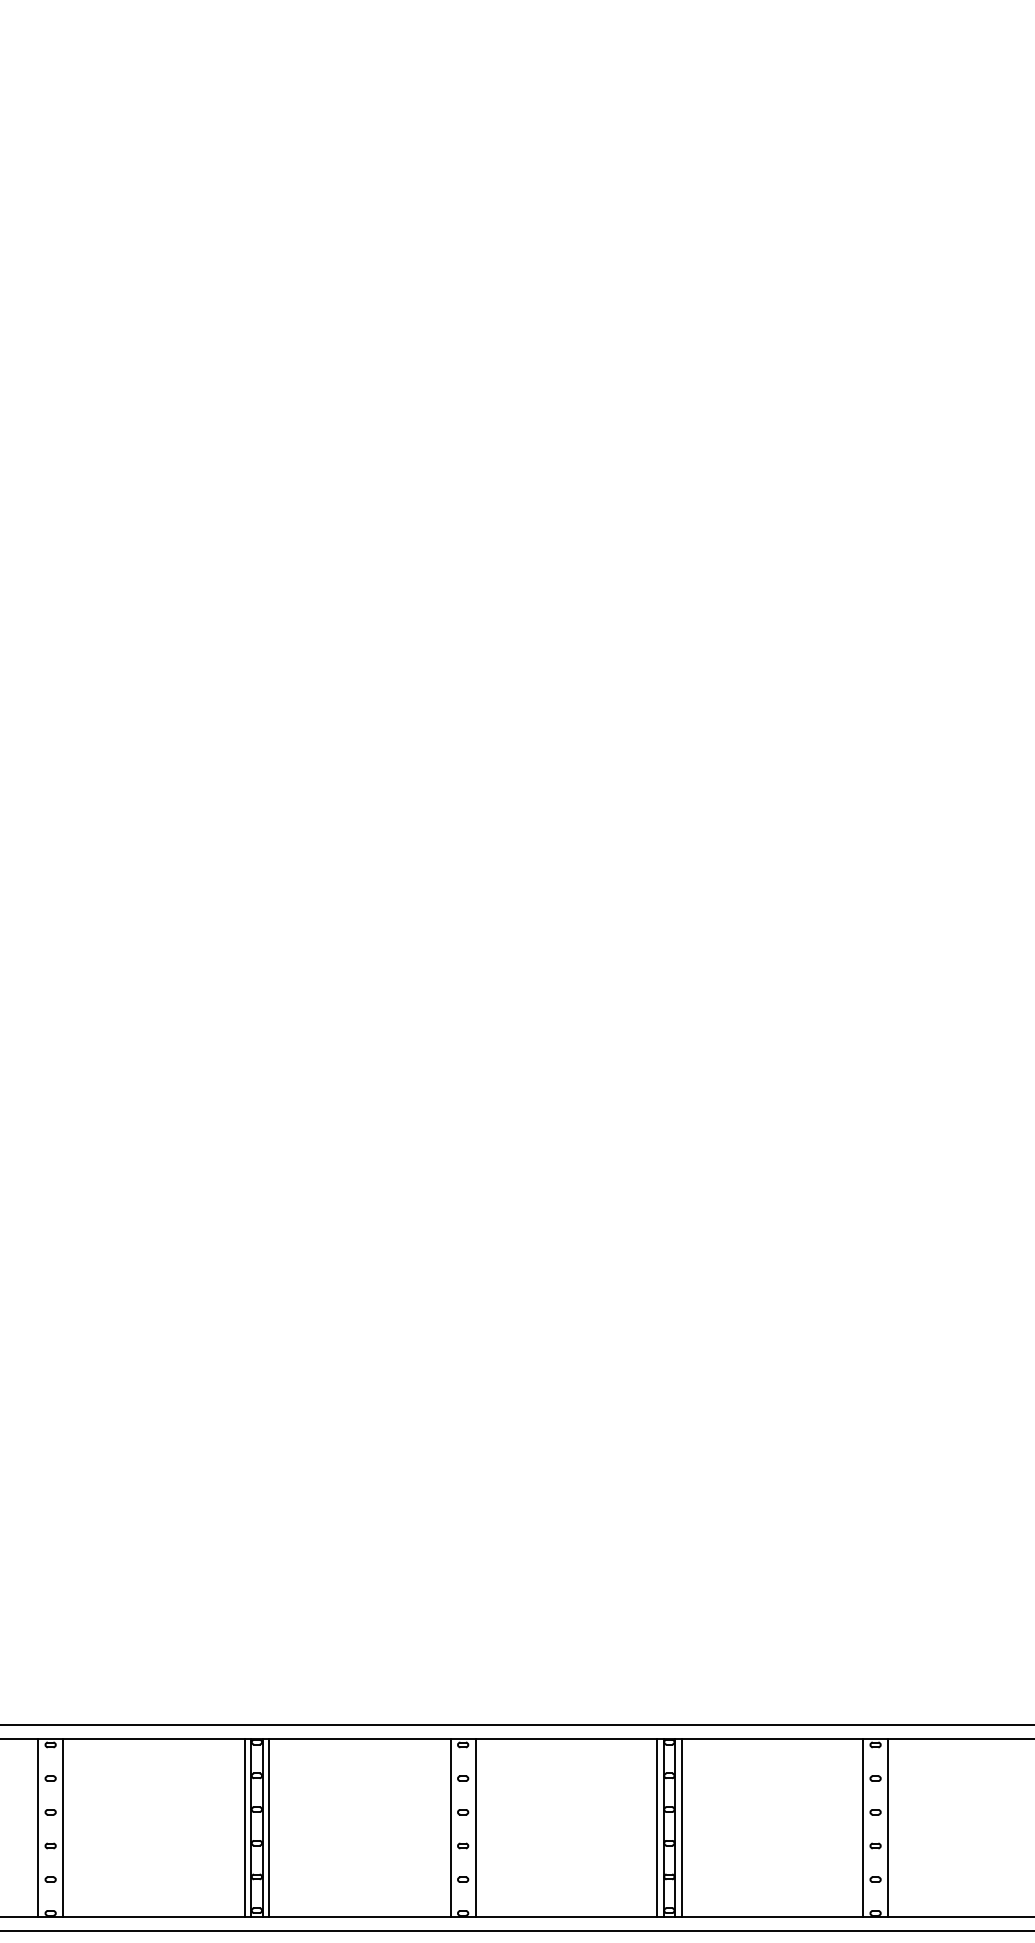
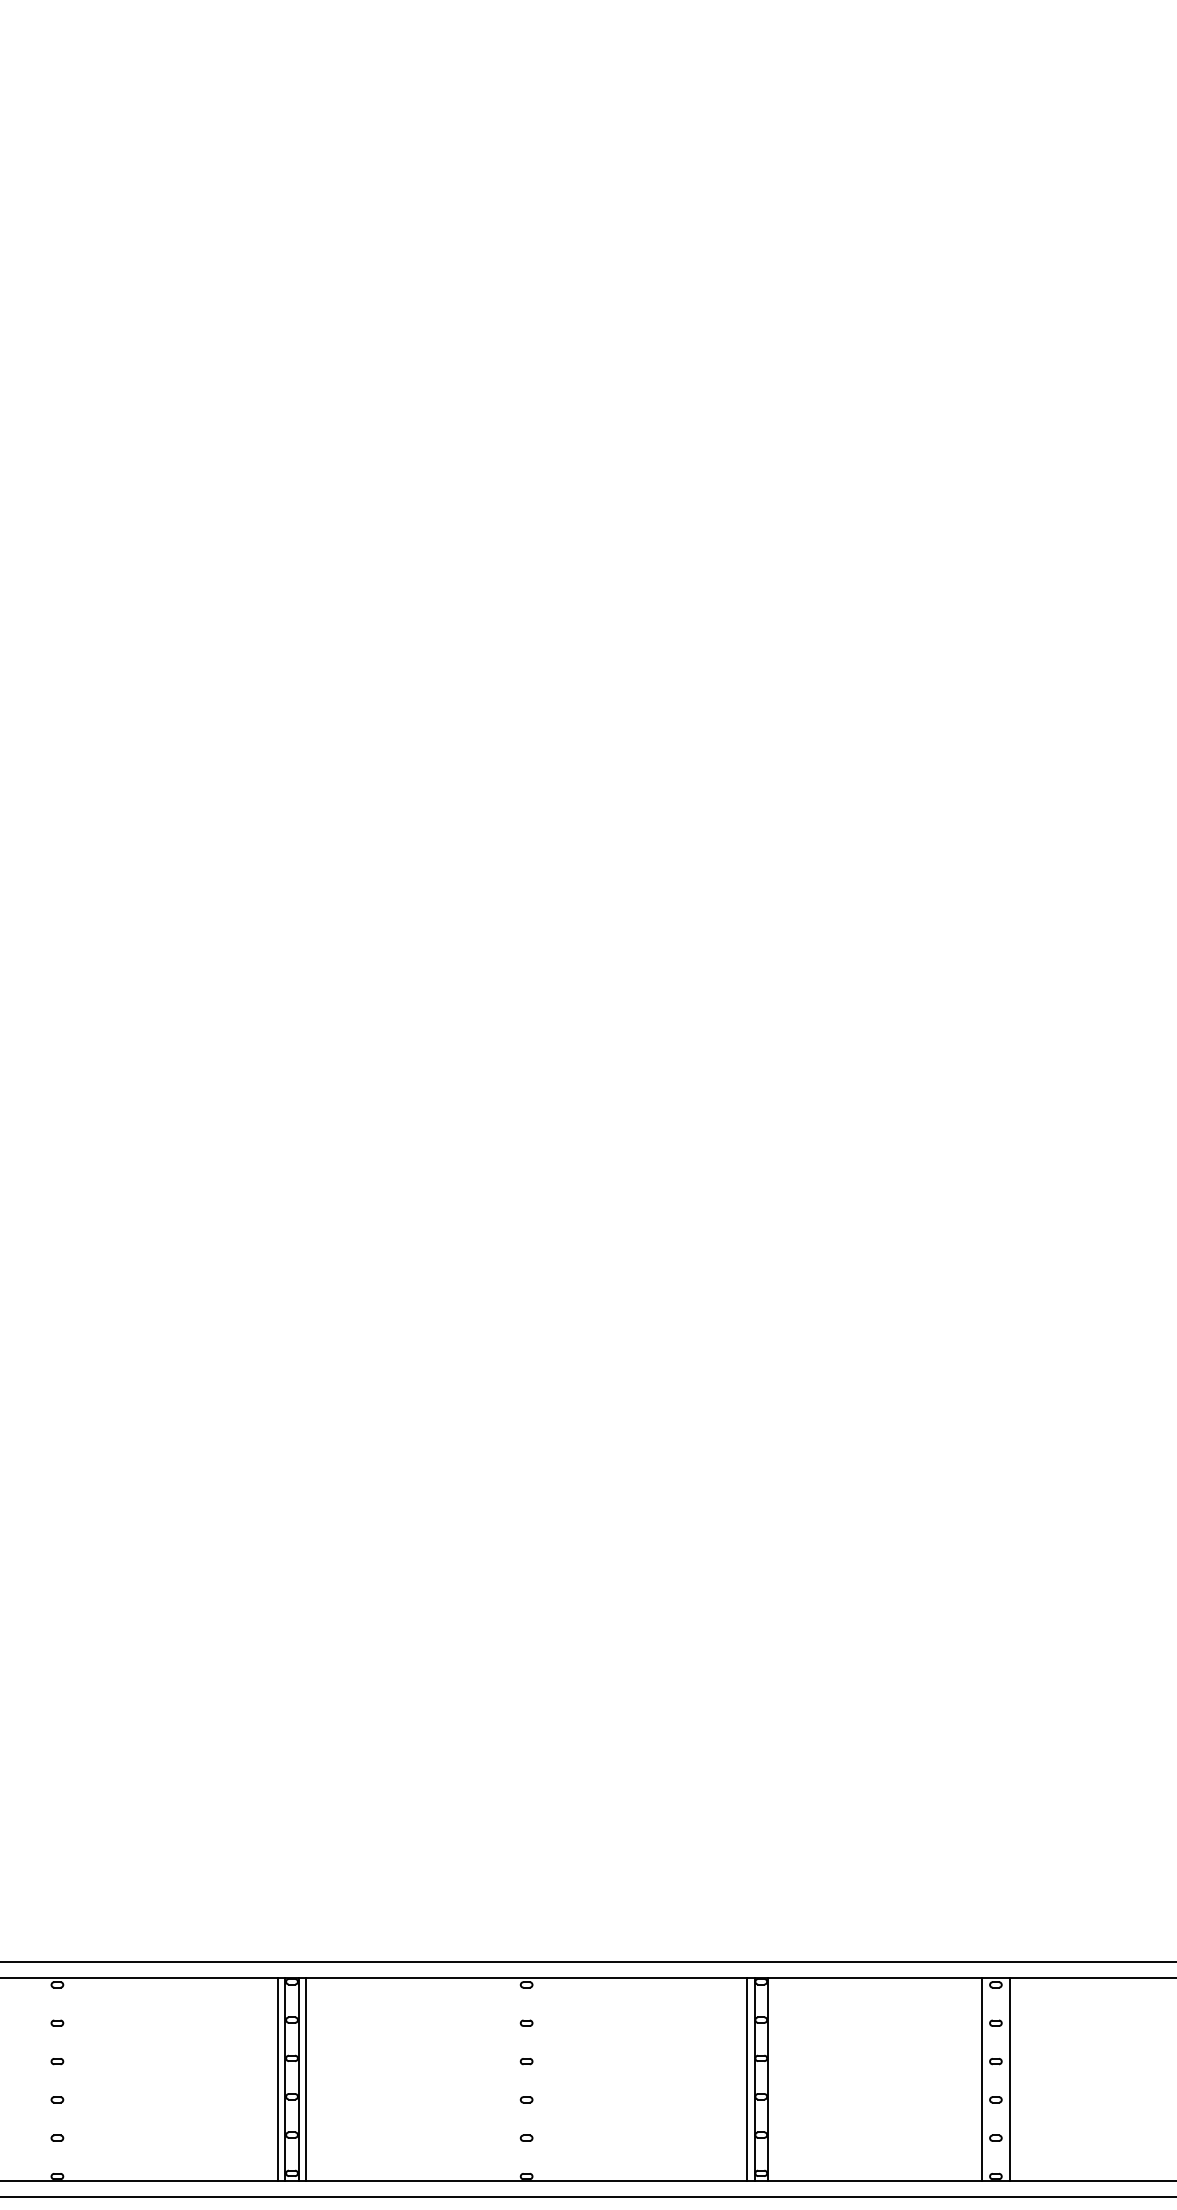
line: (38, 1827) -> (43, 2078), removed
line: (63, 1827) -> (71, 2078), removed
line: (450, 1827) -> (512, 2078), removed
line: (475, 1827) -> (540, 2078), removed
line: (681, 1827) -> (775, 2078), removed

